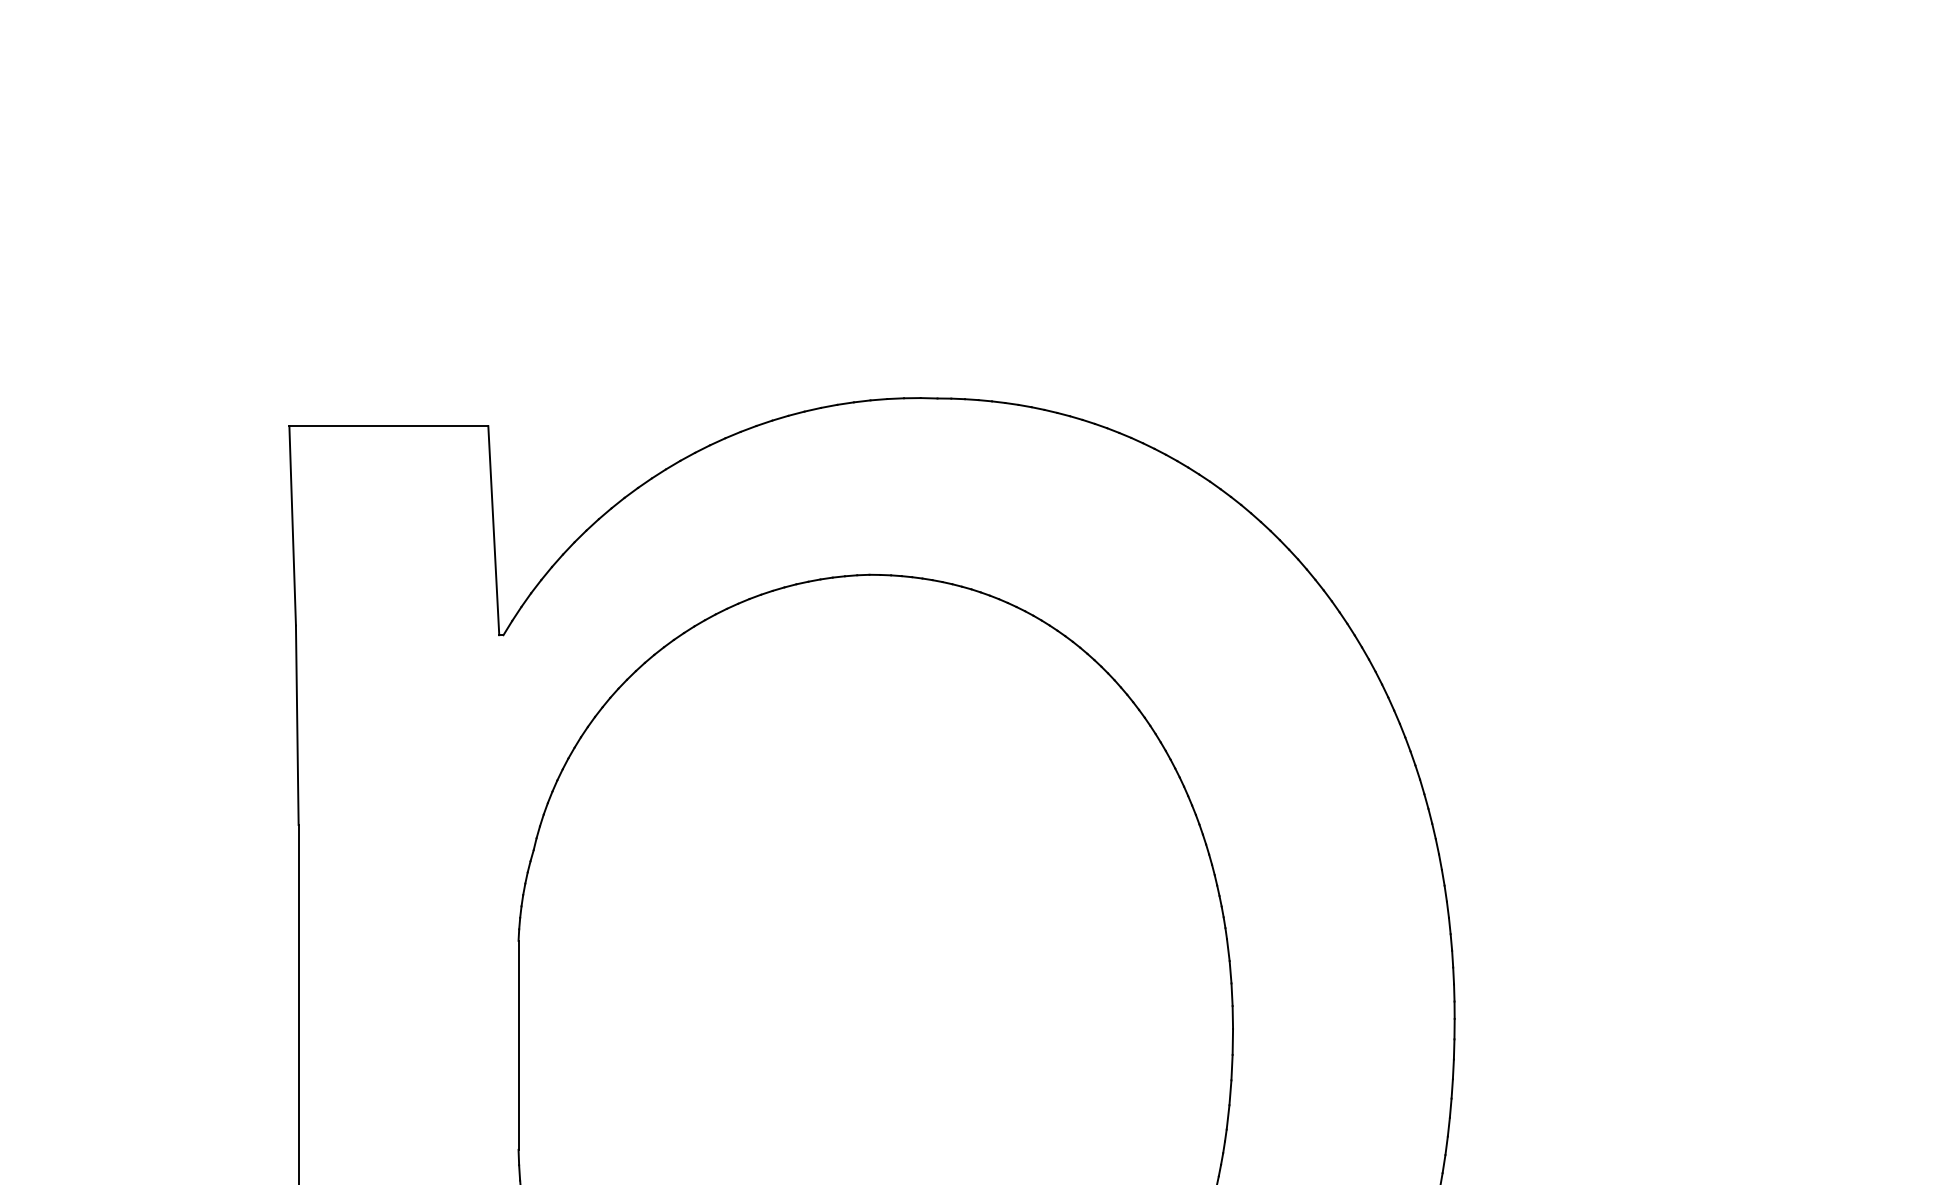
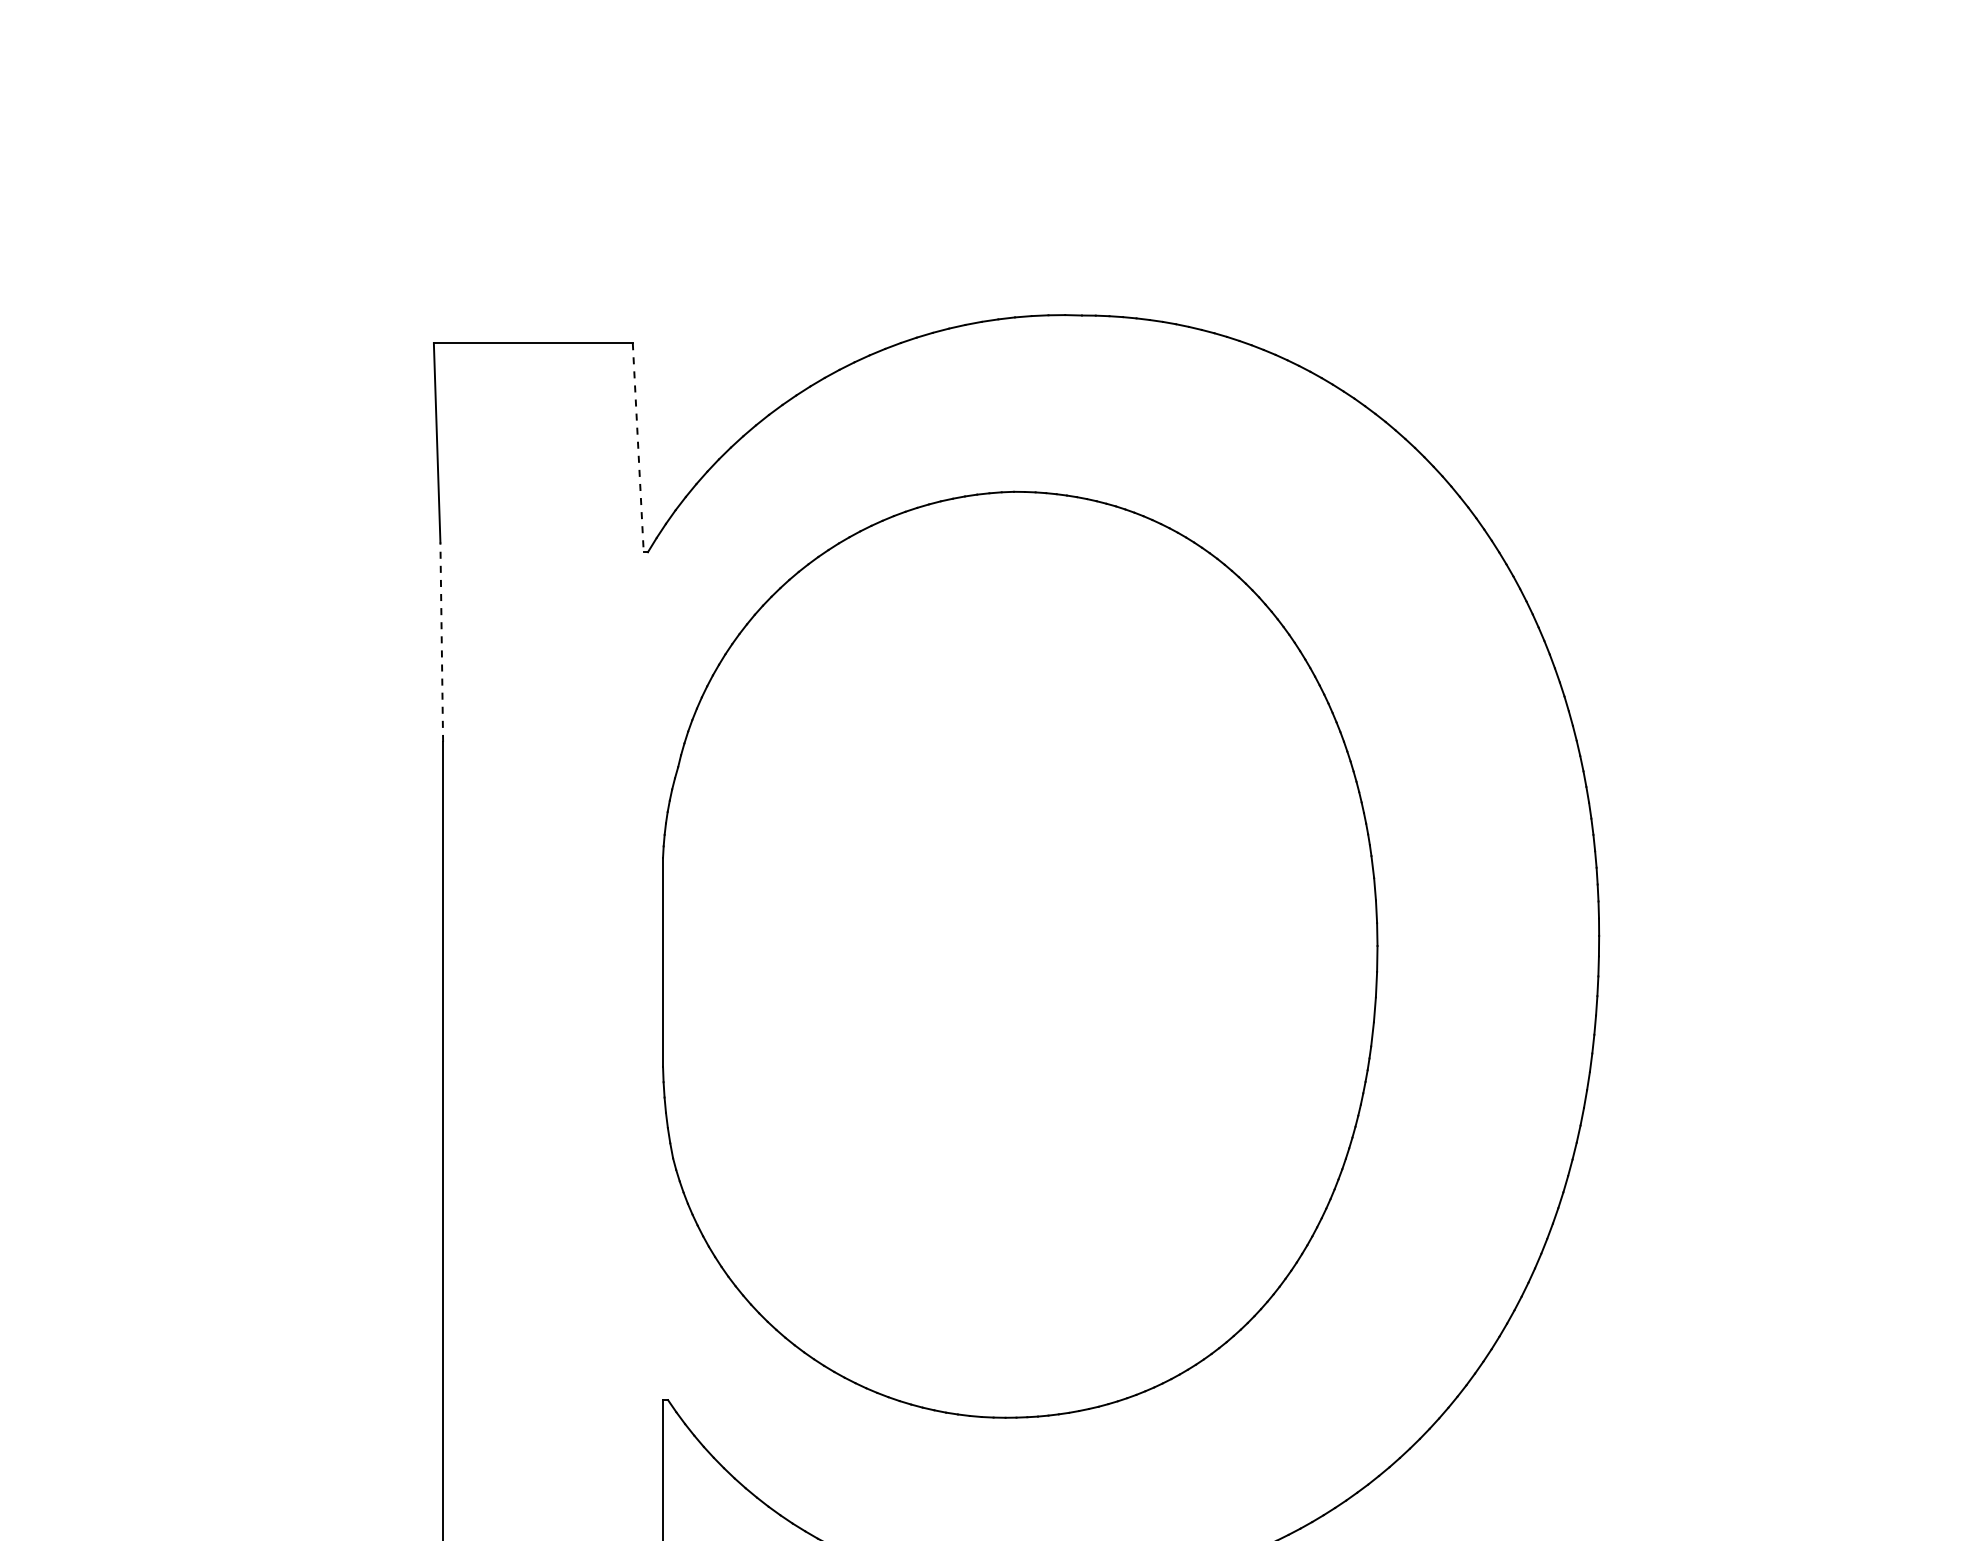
line: (494, 530) -> (638, 447), solid -> dashed
line: (297, 725) -> (441, 642), solid -> dashed

